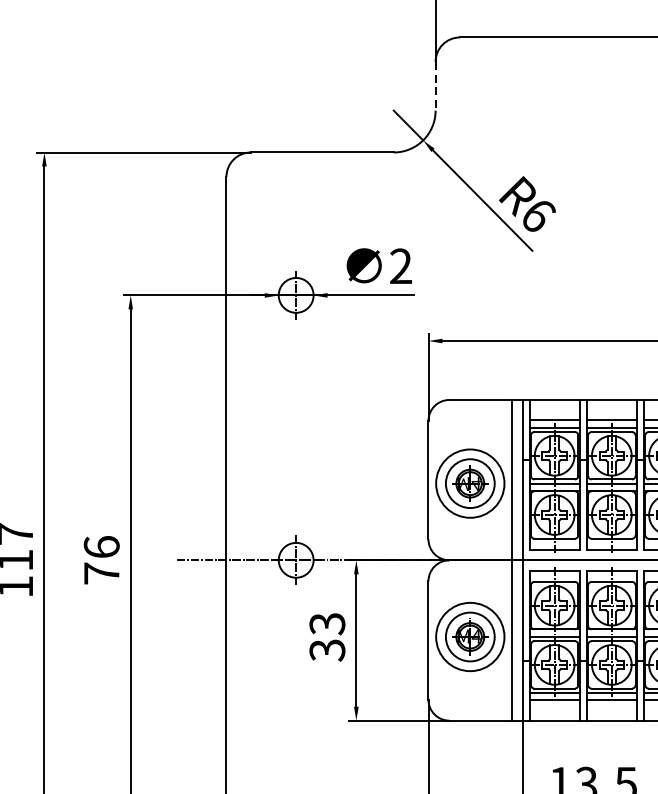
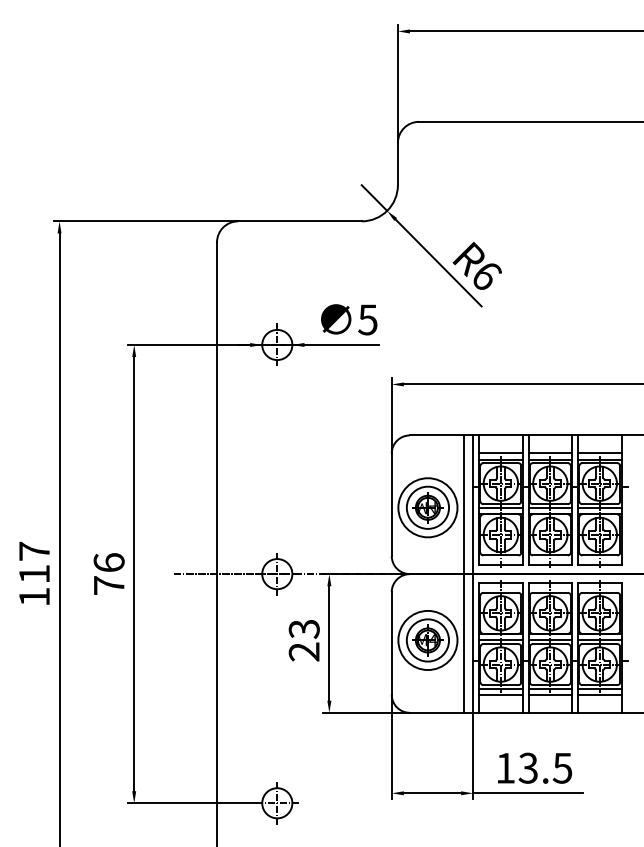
line: (435, 86) -> (397, 164), dashed -> solid
text: (400, 265) -> (367, 319), 2 -> 5
text: (327, 649) -> (304, 651), 33 -> 23

